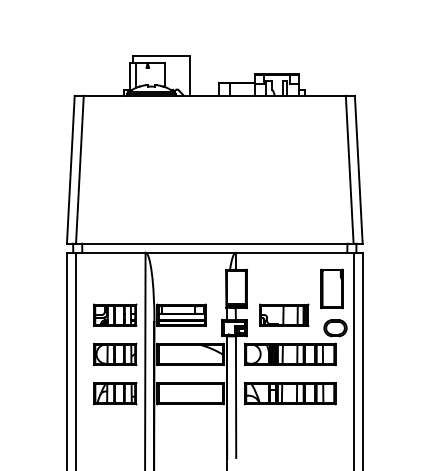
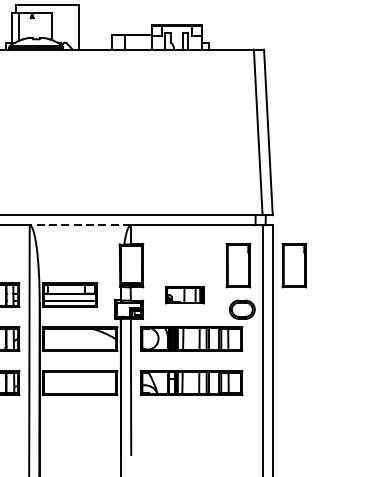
line: (190, 252) -> (80, 225), solid -> dashed
part: (381, 288) -> (293, 265), added
part: (284, 314) -> (185, 294), size x0.7

